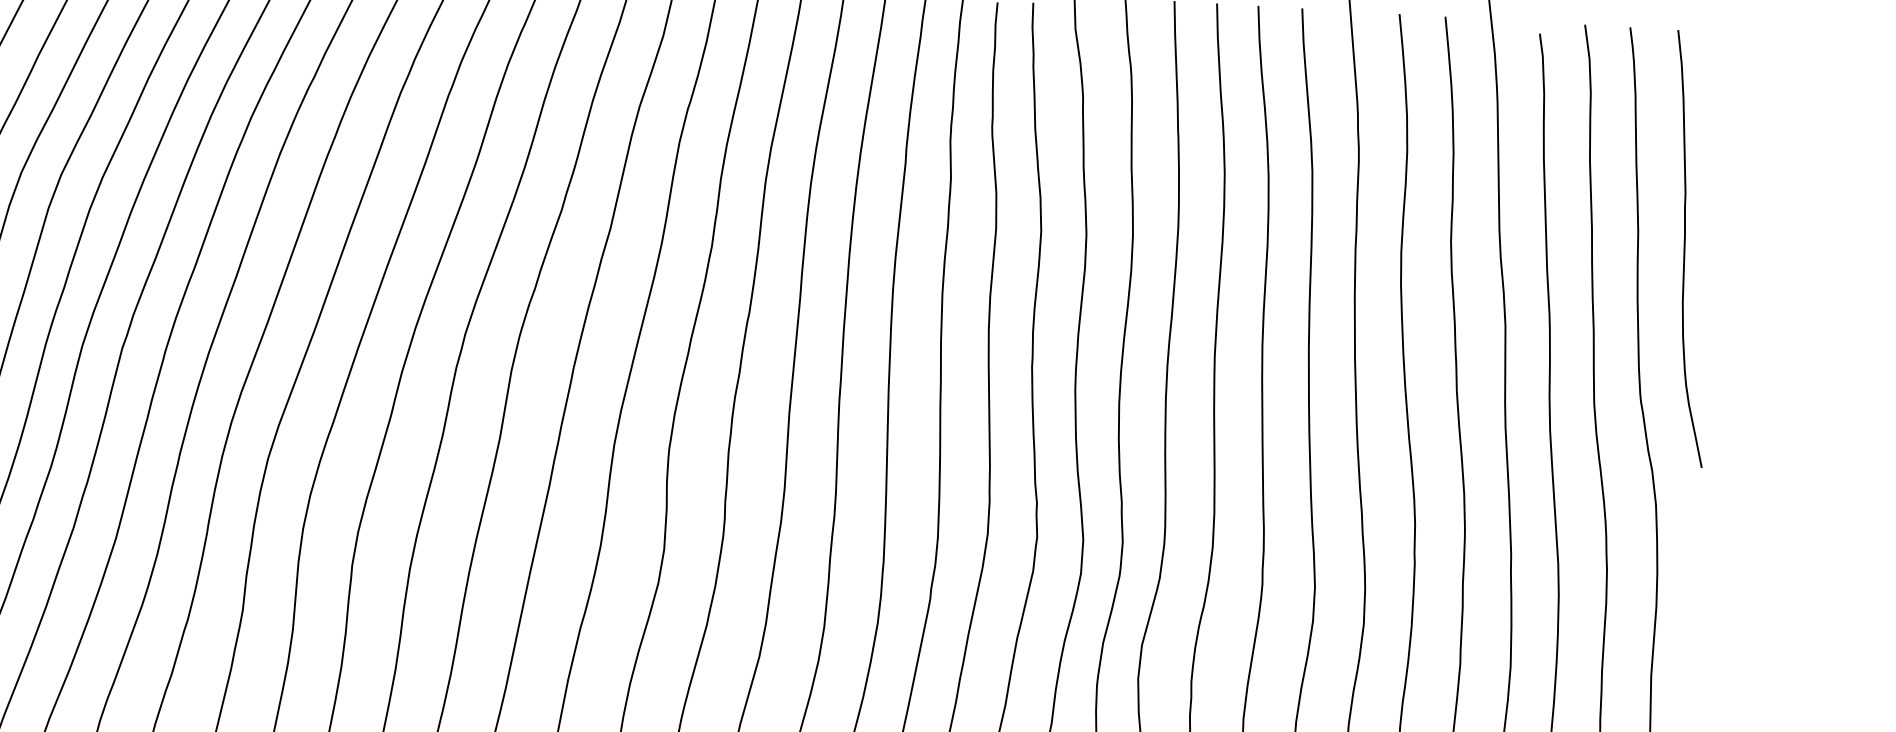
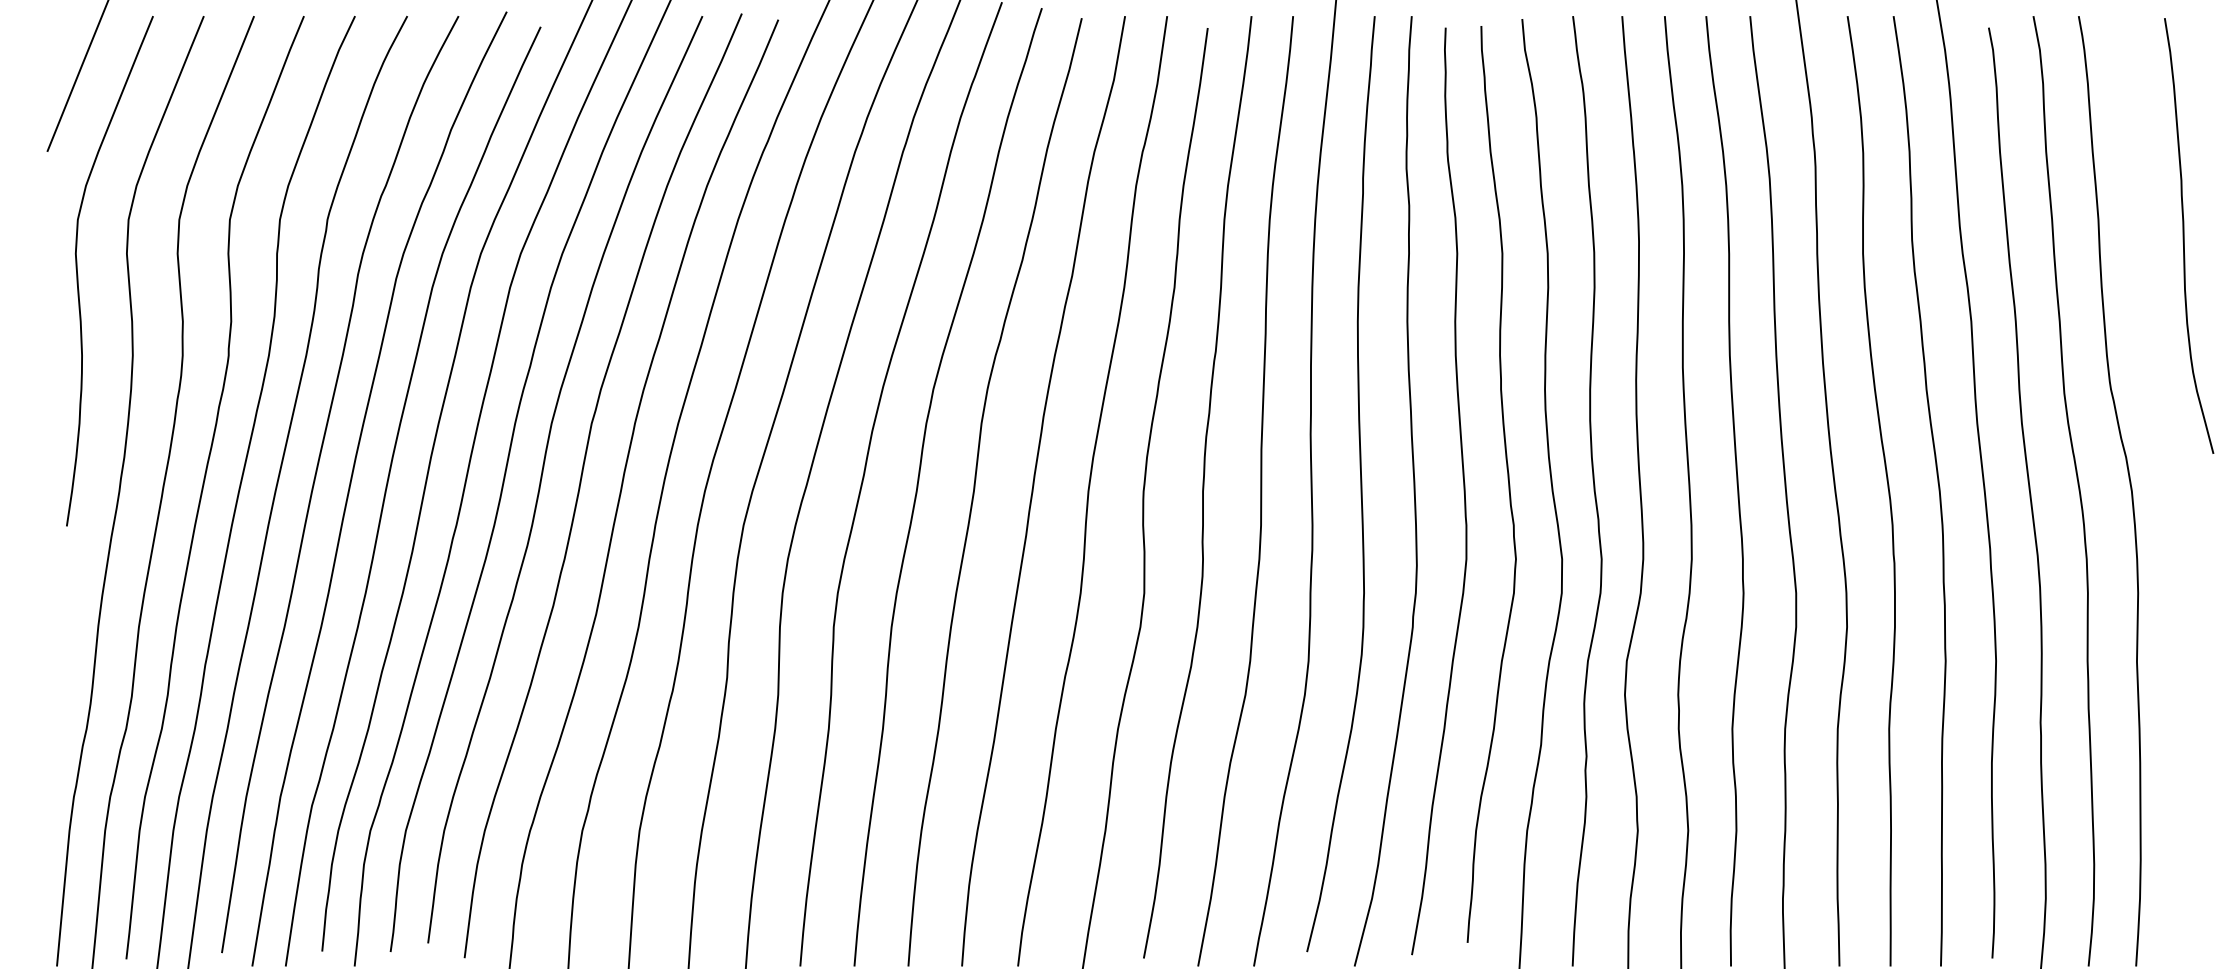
curve: (1685, 248) -> (2184, 235), moved

